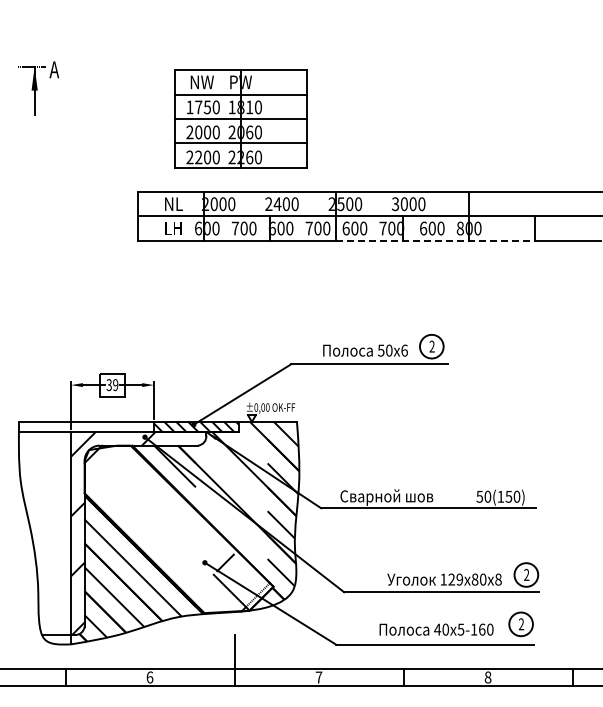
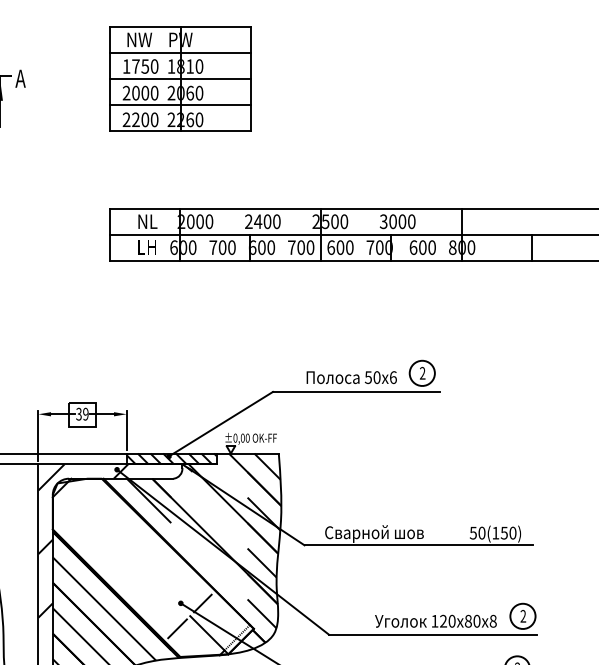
part: (240, 118) -> (180, 78), moved
line: (436, 240) -> (427, 260), dashed -> solid
text: (459, 579) -> (451, 621), 129x80x8 -> 120x80x8
line: (201, 586) -> (177, 628), added

